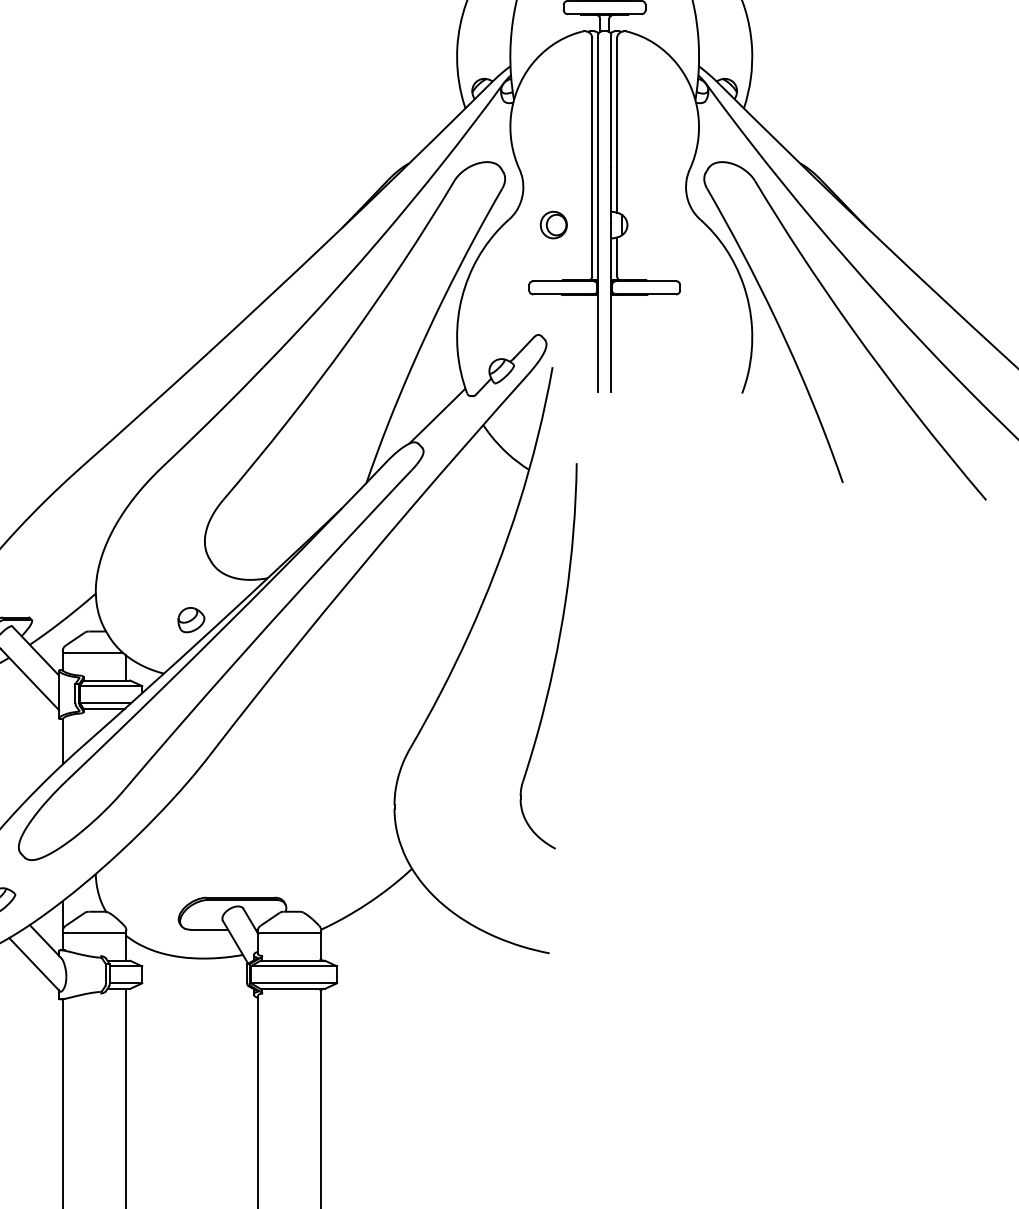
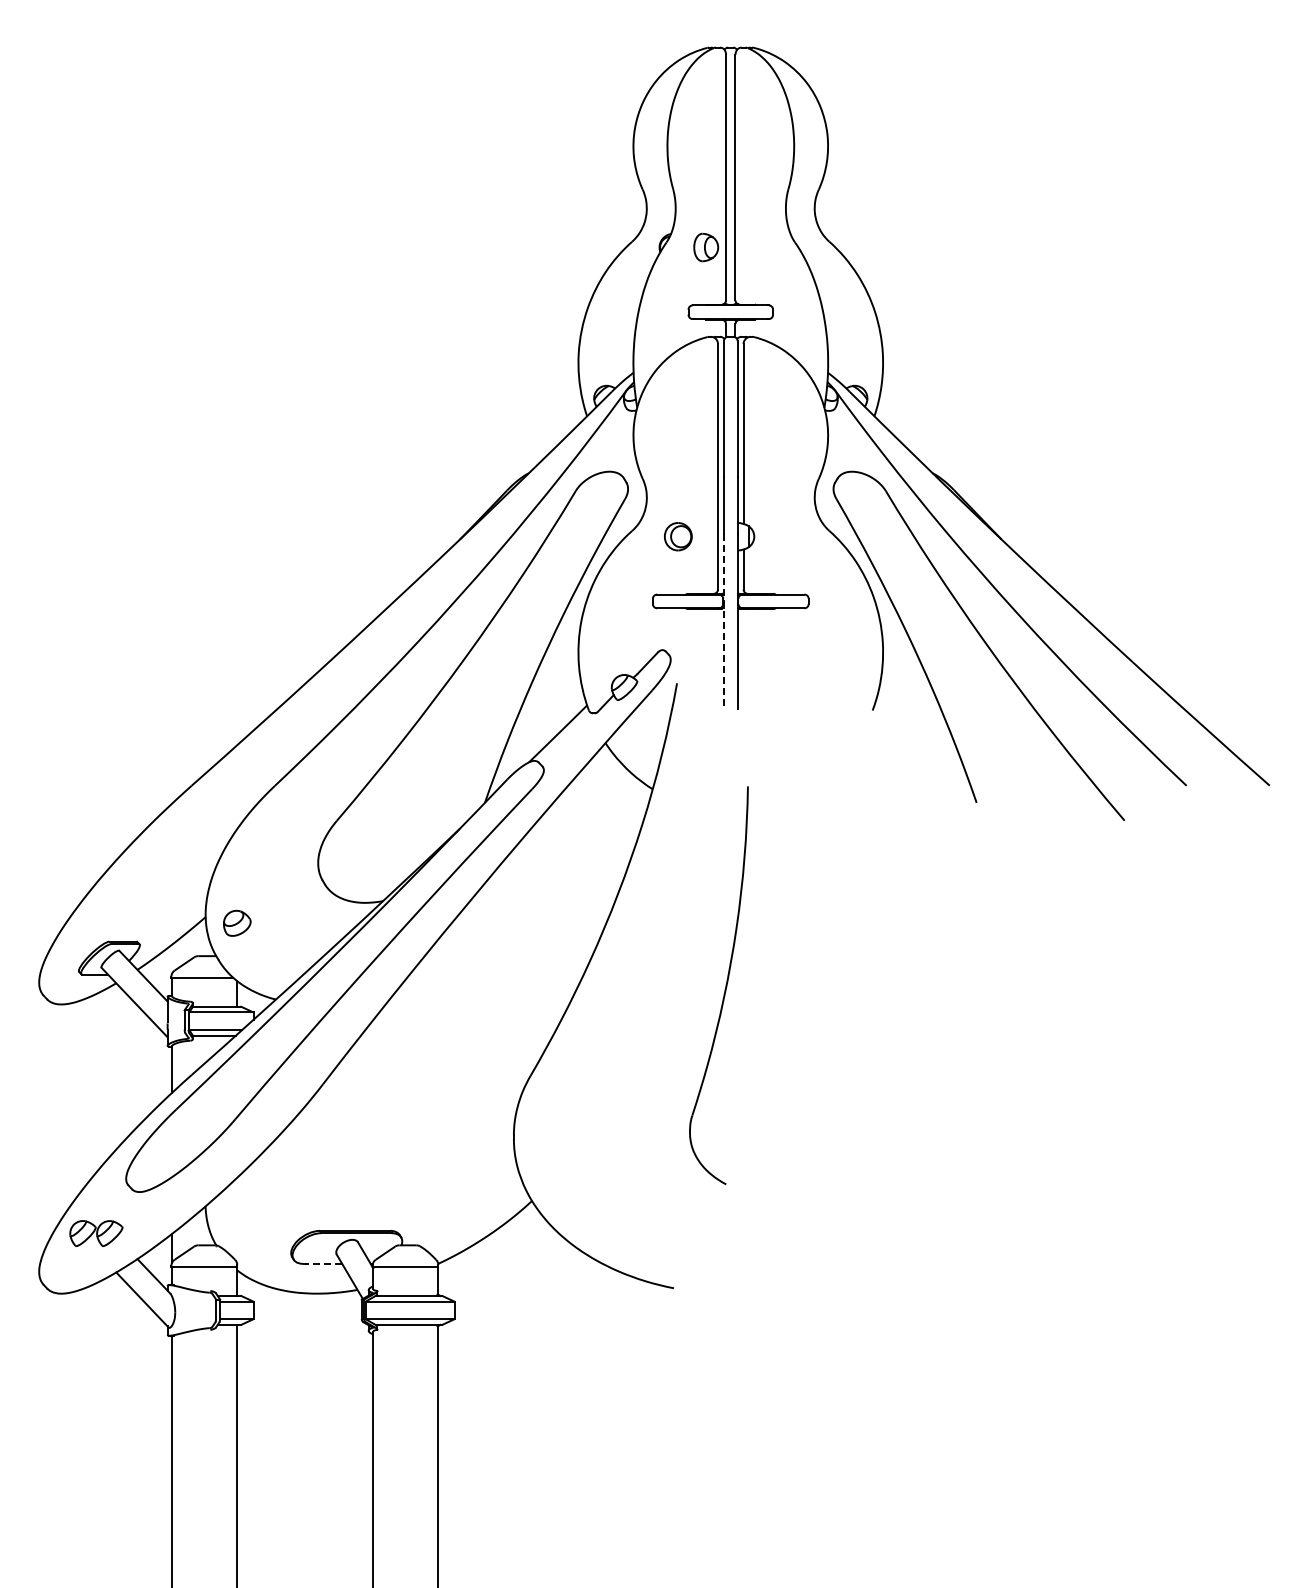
line: (597, 308) -> (723, 622), solid -> dashed
part: (191, 619) -> (237, 922), moved
part: (554, 656) -> (725, 985), moved
line: (209, 929) -> (322, 1263), solid -> dashed

